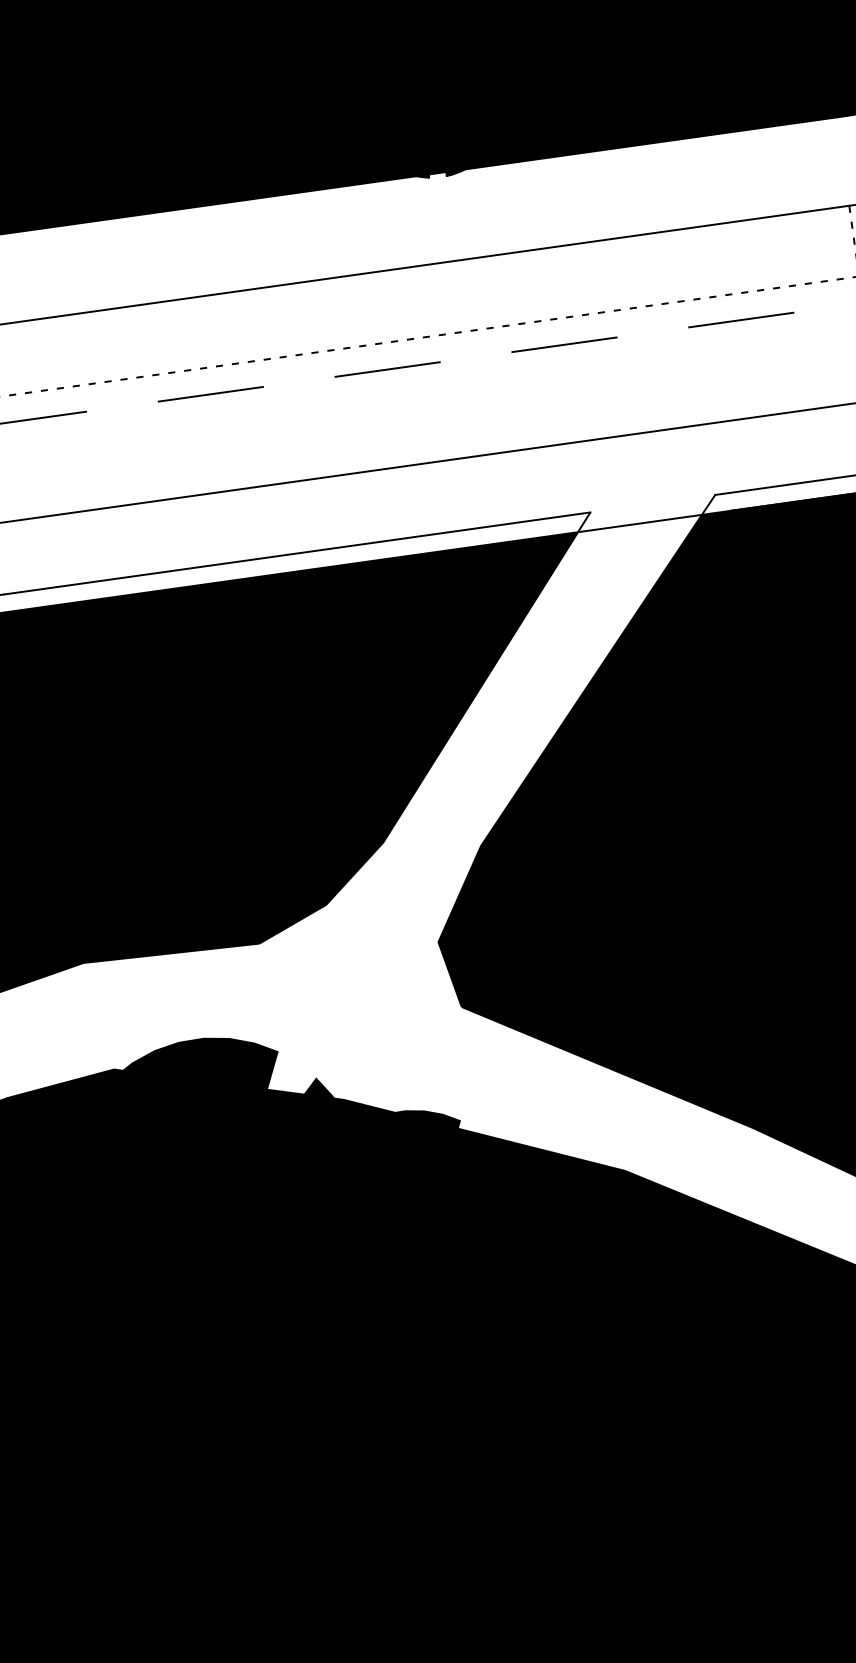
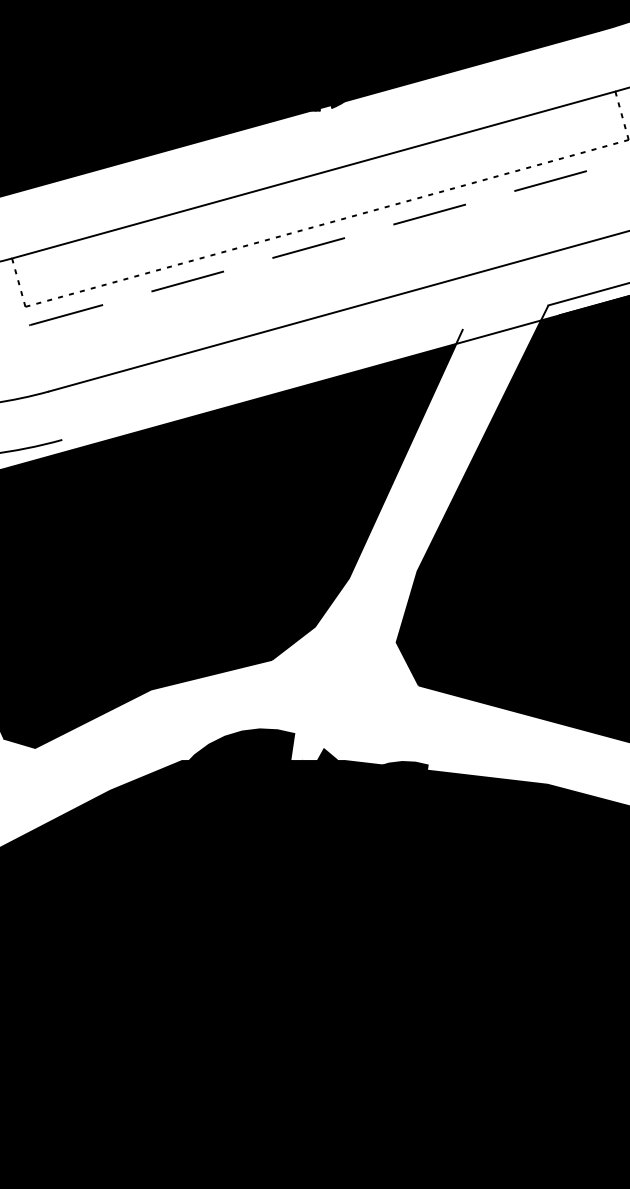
line: (297, 553) -> (262, 384), removed

